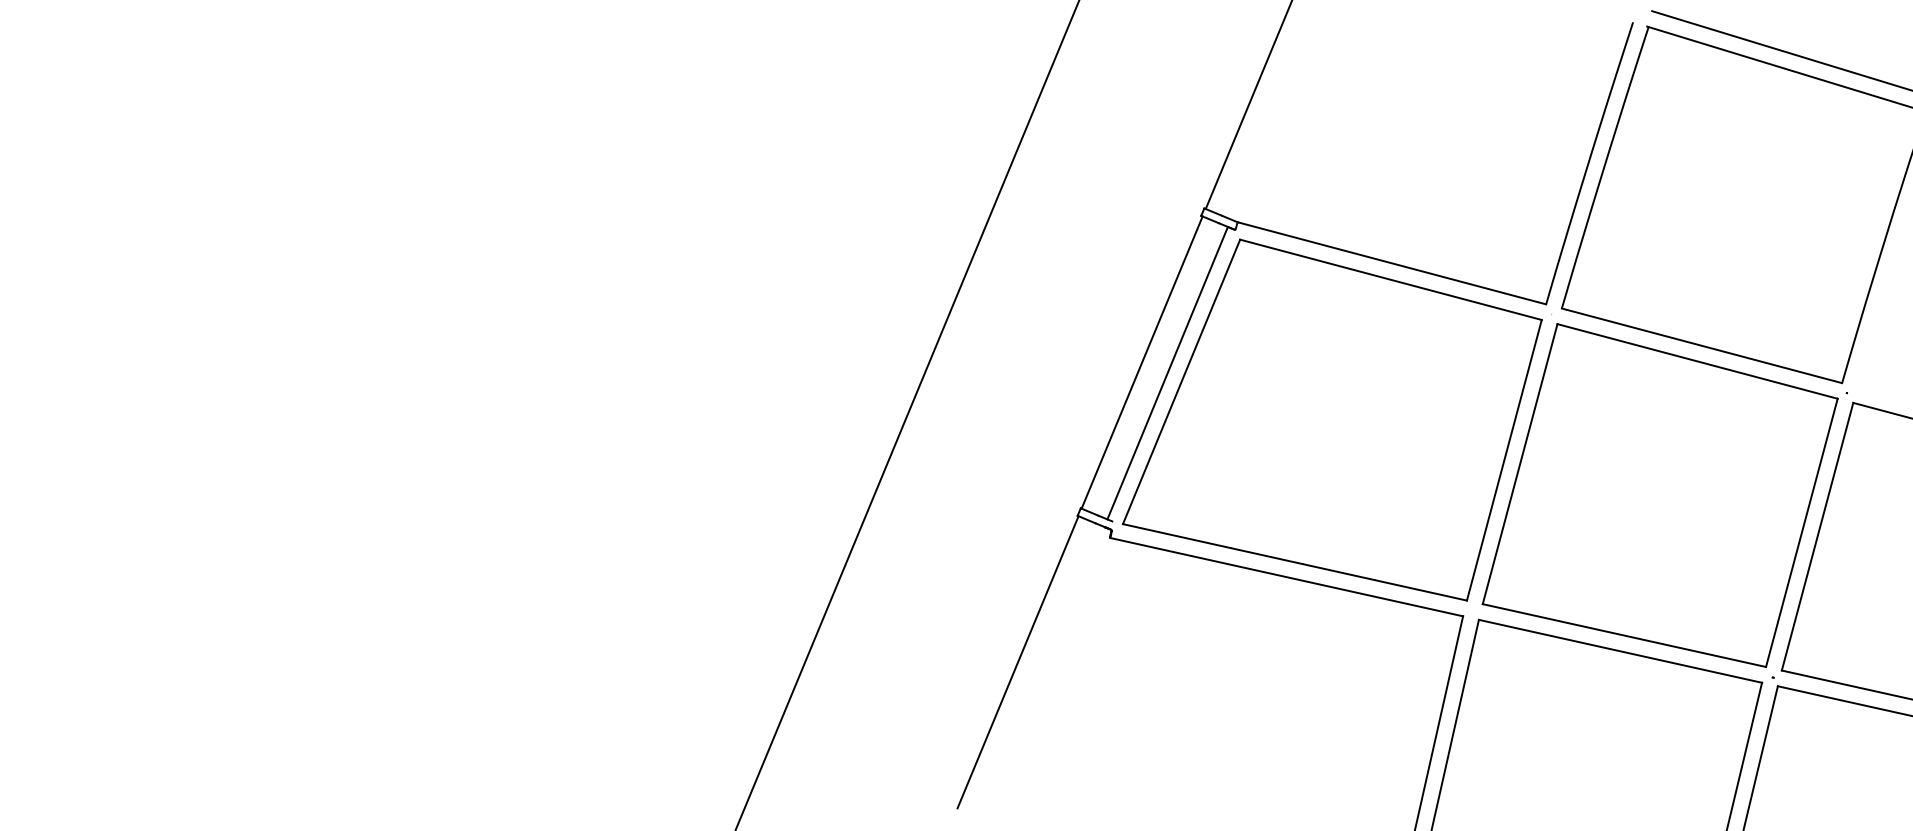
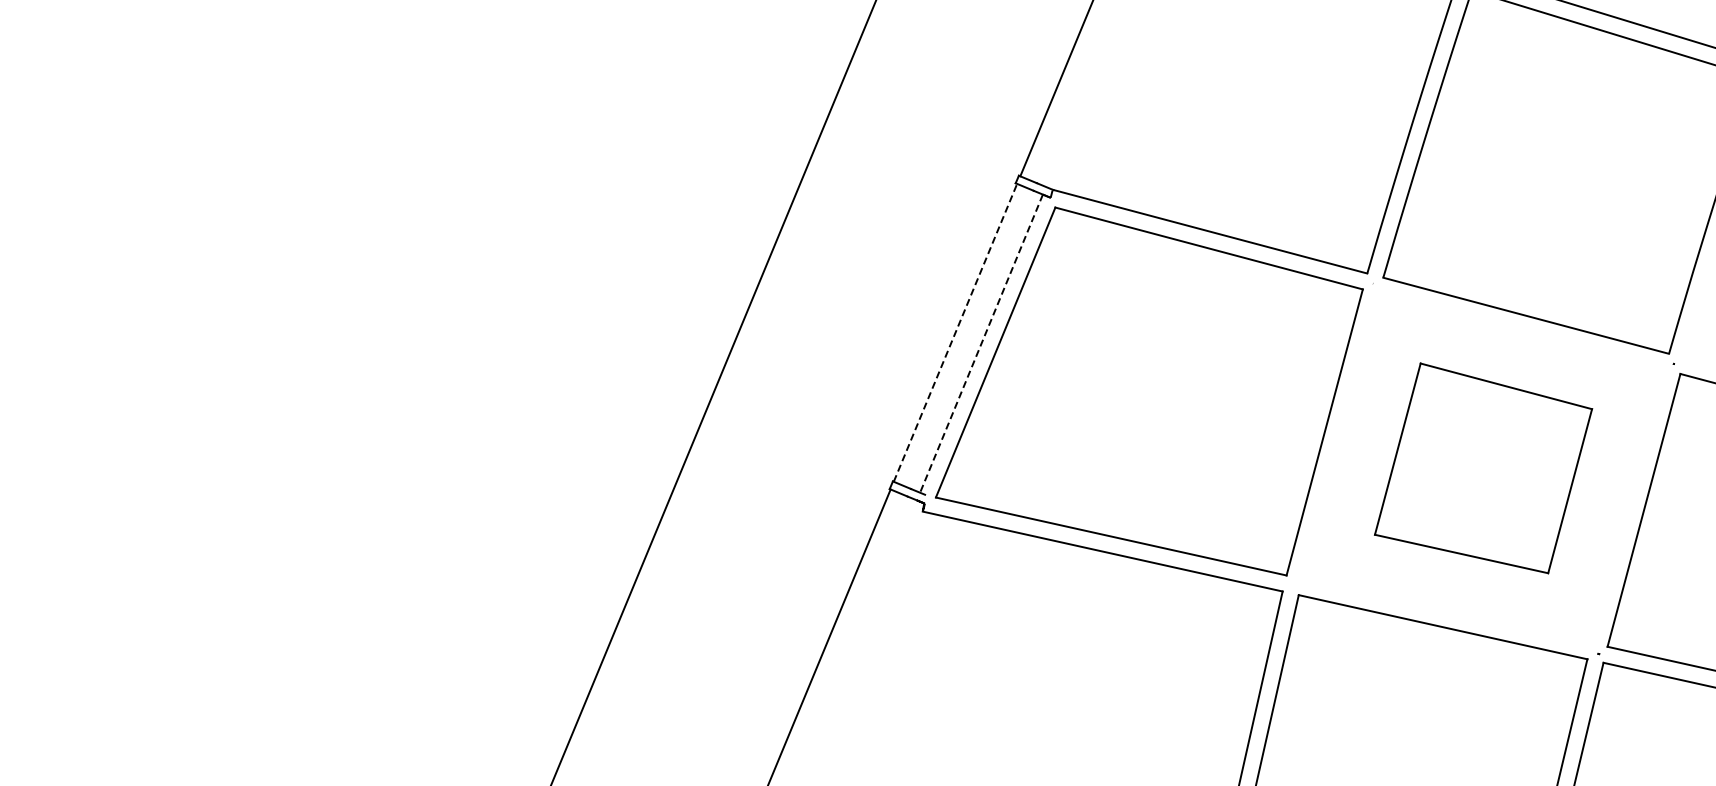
line: (1142, 362) -> (955, 332), solid -> dashed
line: (1167, 373) -> (981, 343), solid -> dashed
part: (1659, 495) -> (1482, 468), size x0.6

